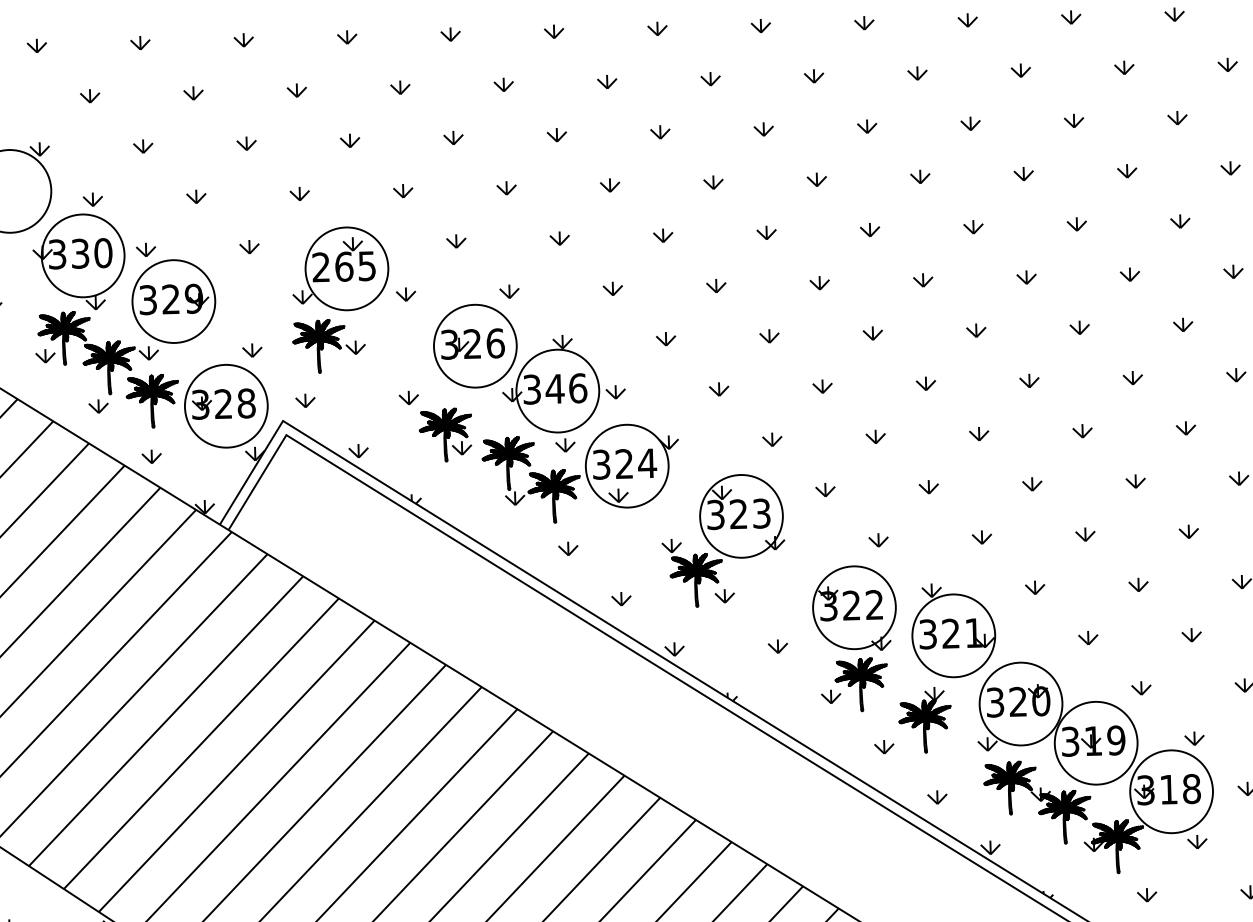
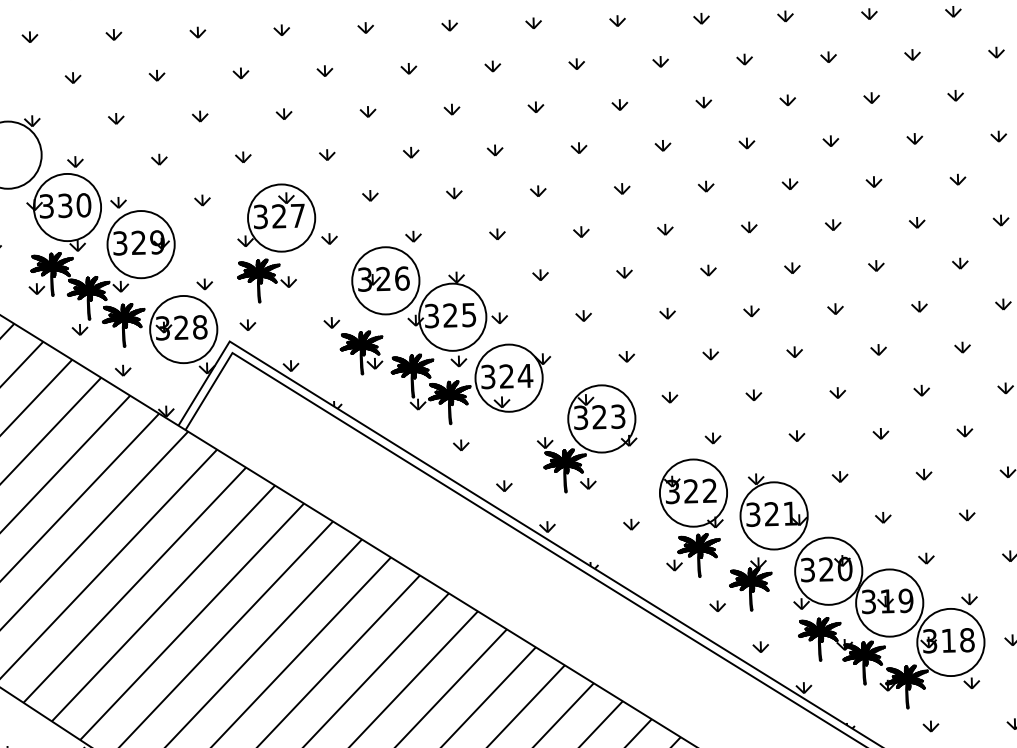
text: (343, 266) -> (278, 216), 265 -> 327
text: (566, 387) -> (459, 314), 346 -> 325

